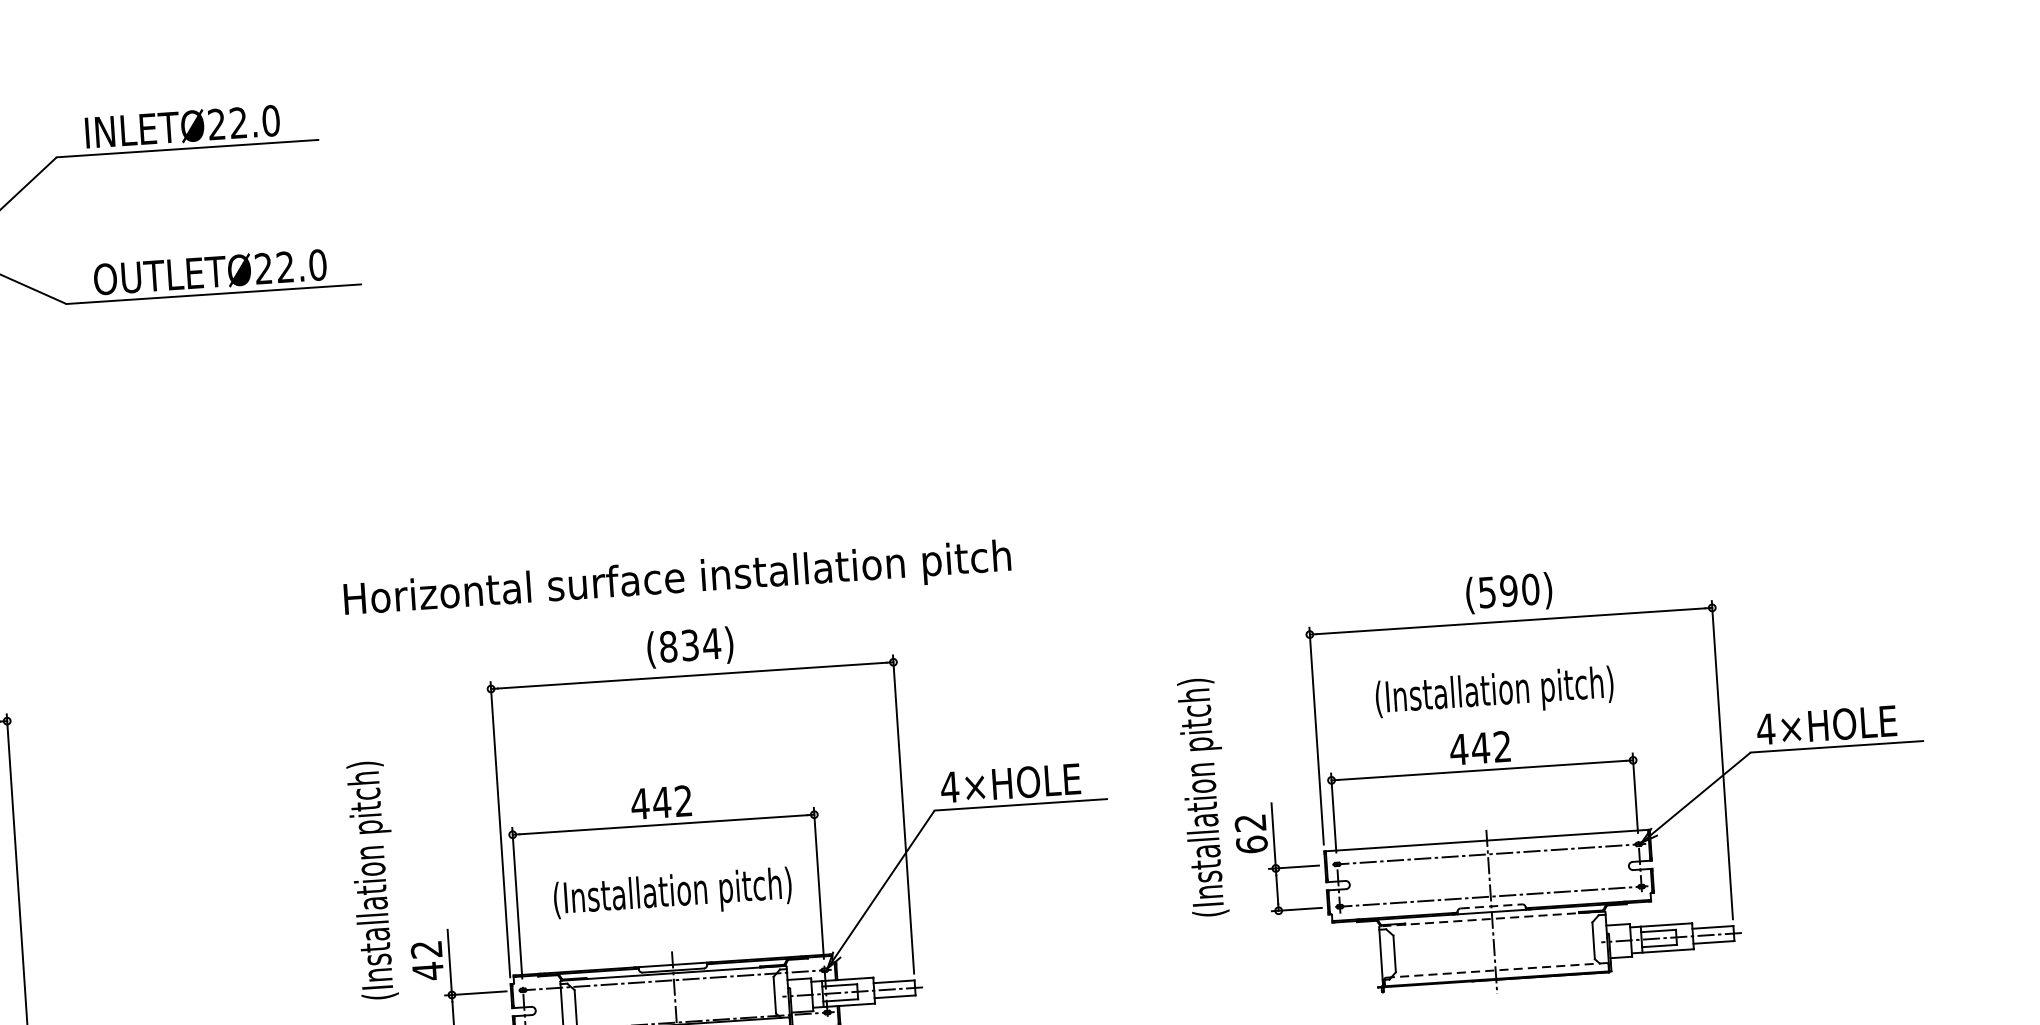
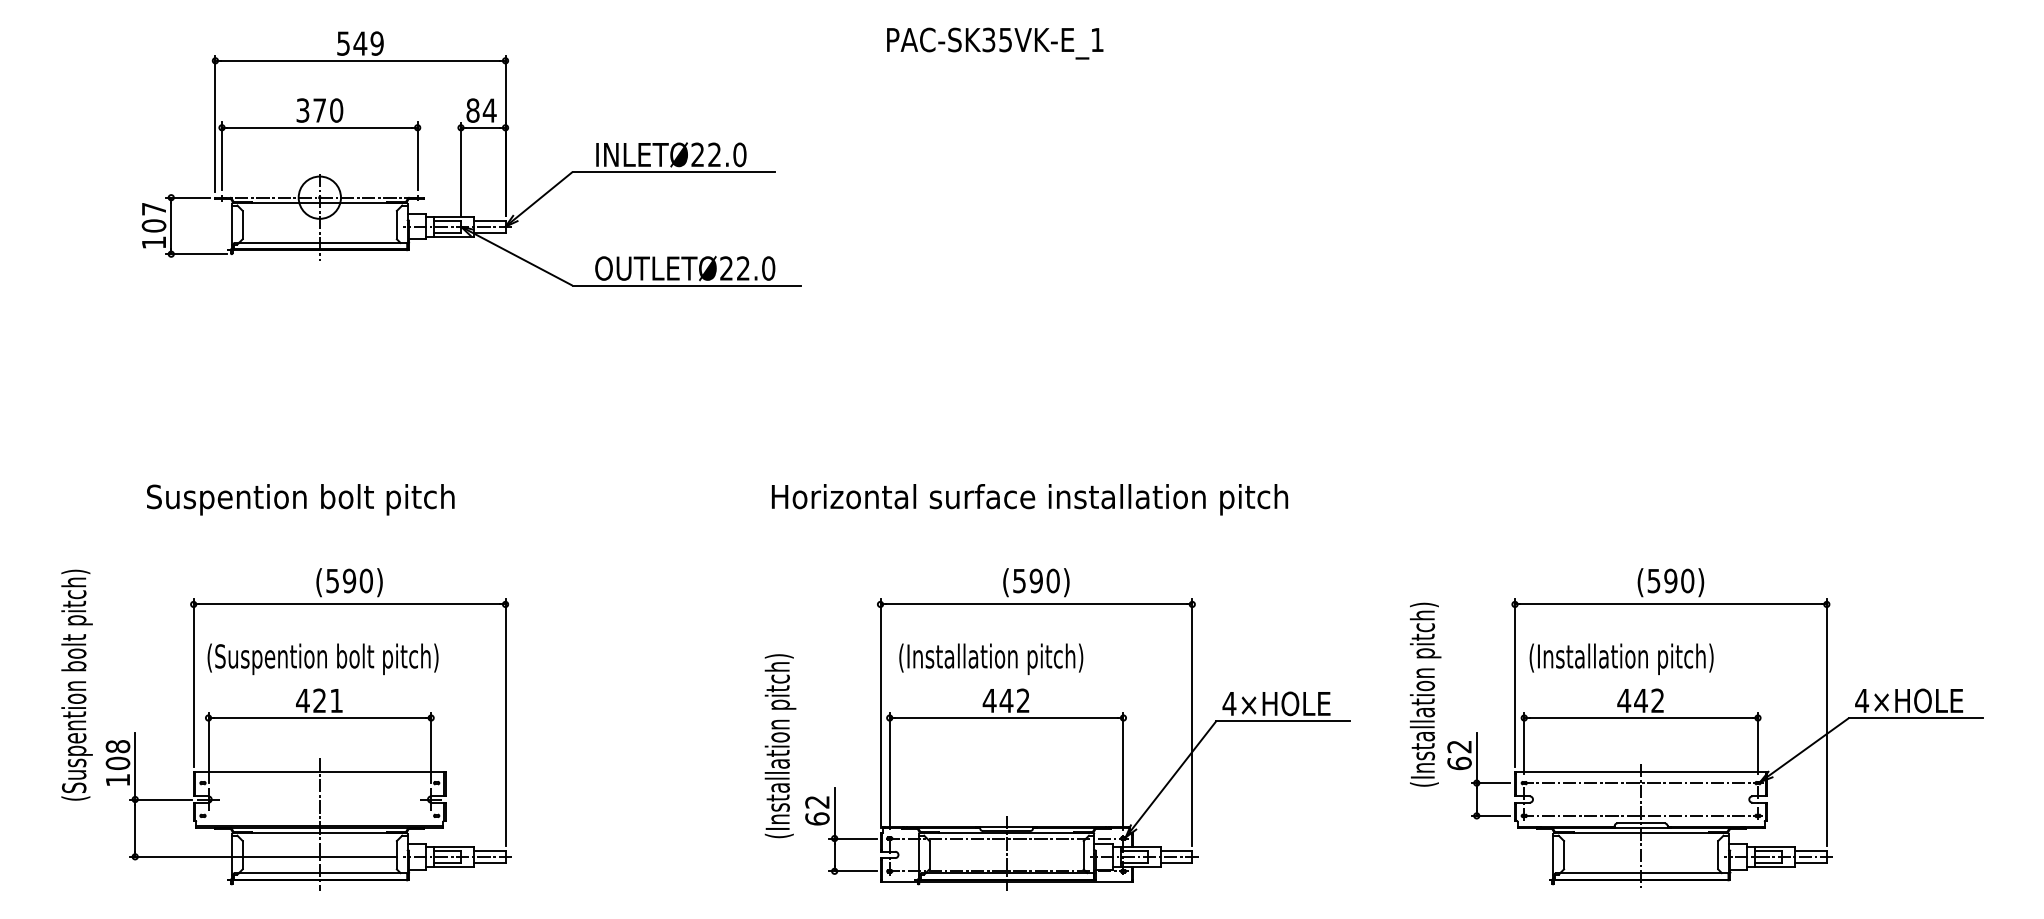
text: (678, 580) -> (1030, 499), moved
text: (690, 644) -> (1036, 580), (834) -> (590)
text: (1494, 692) -> (1621, 658), moved
text: (1204, 797) -> (1425, 694), moved
text: (673, 894) -> (991, 659), moved
line: (1491, 906) -> (1641, 823), dashed -> solid
line: (1492, 919) -> (1641, 833), dashed -> solid
line: (1496, 970) -> (1641, 873), dashed -> solid
text: (428, 971) -> (817, 819), 42 -> 62

